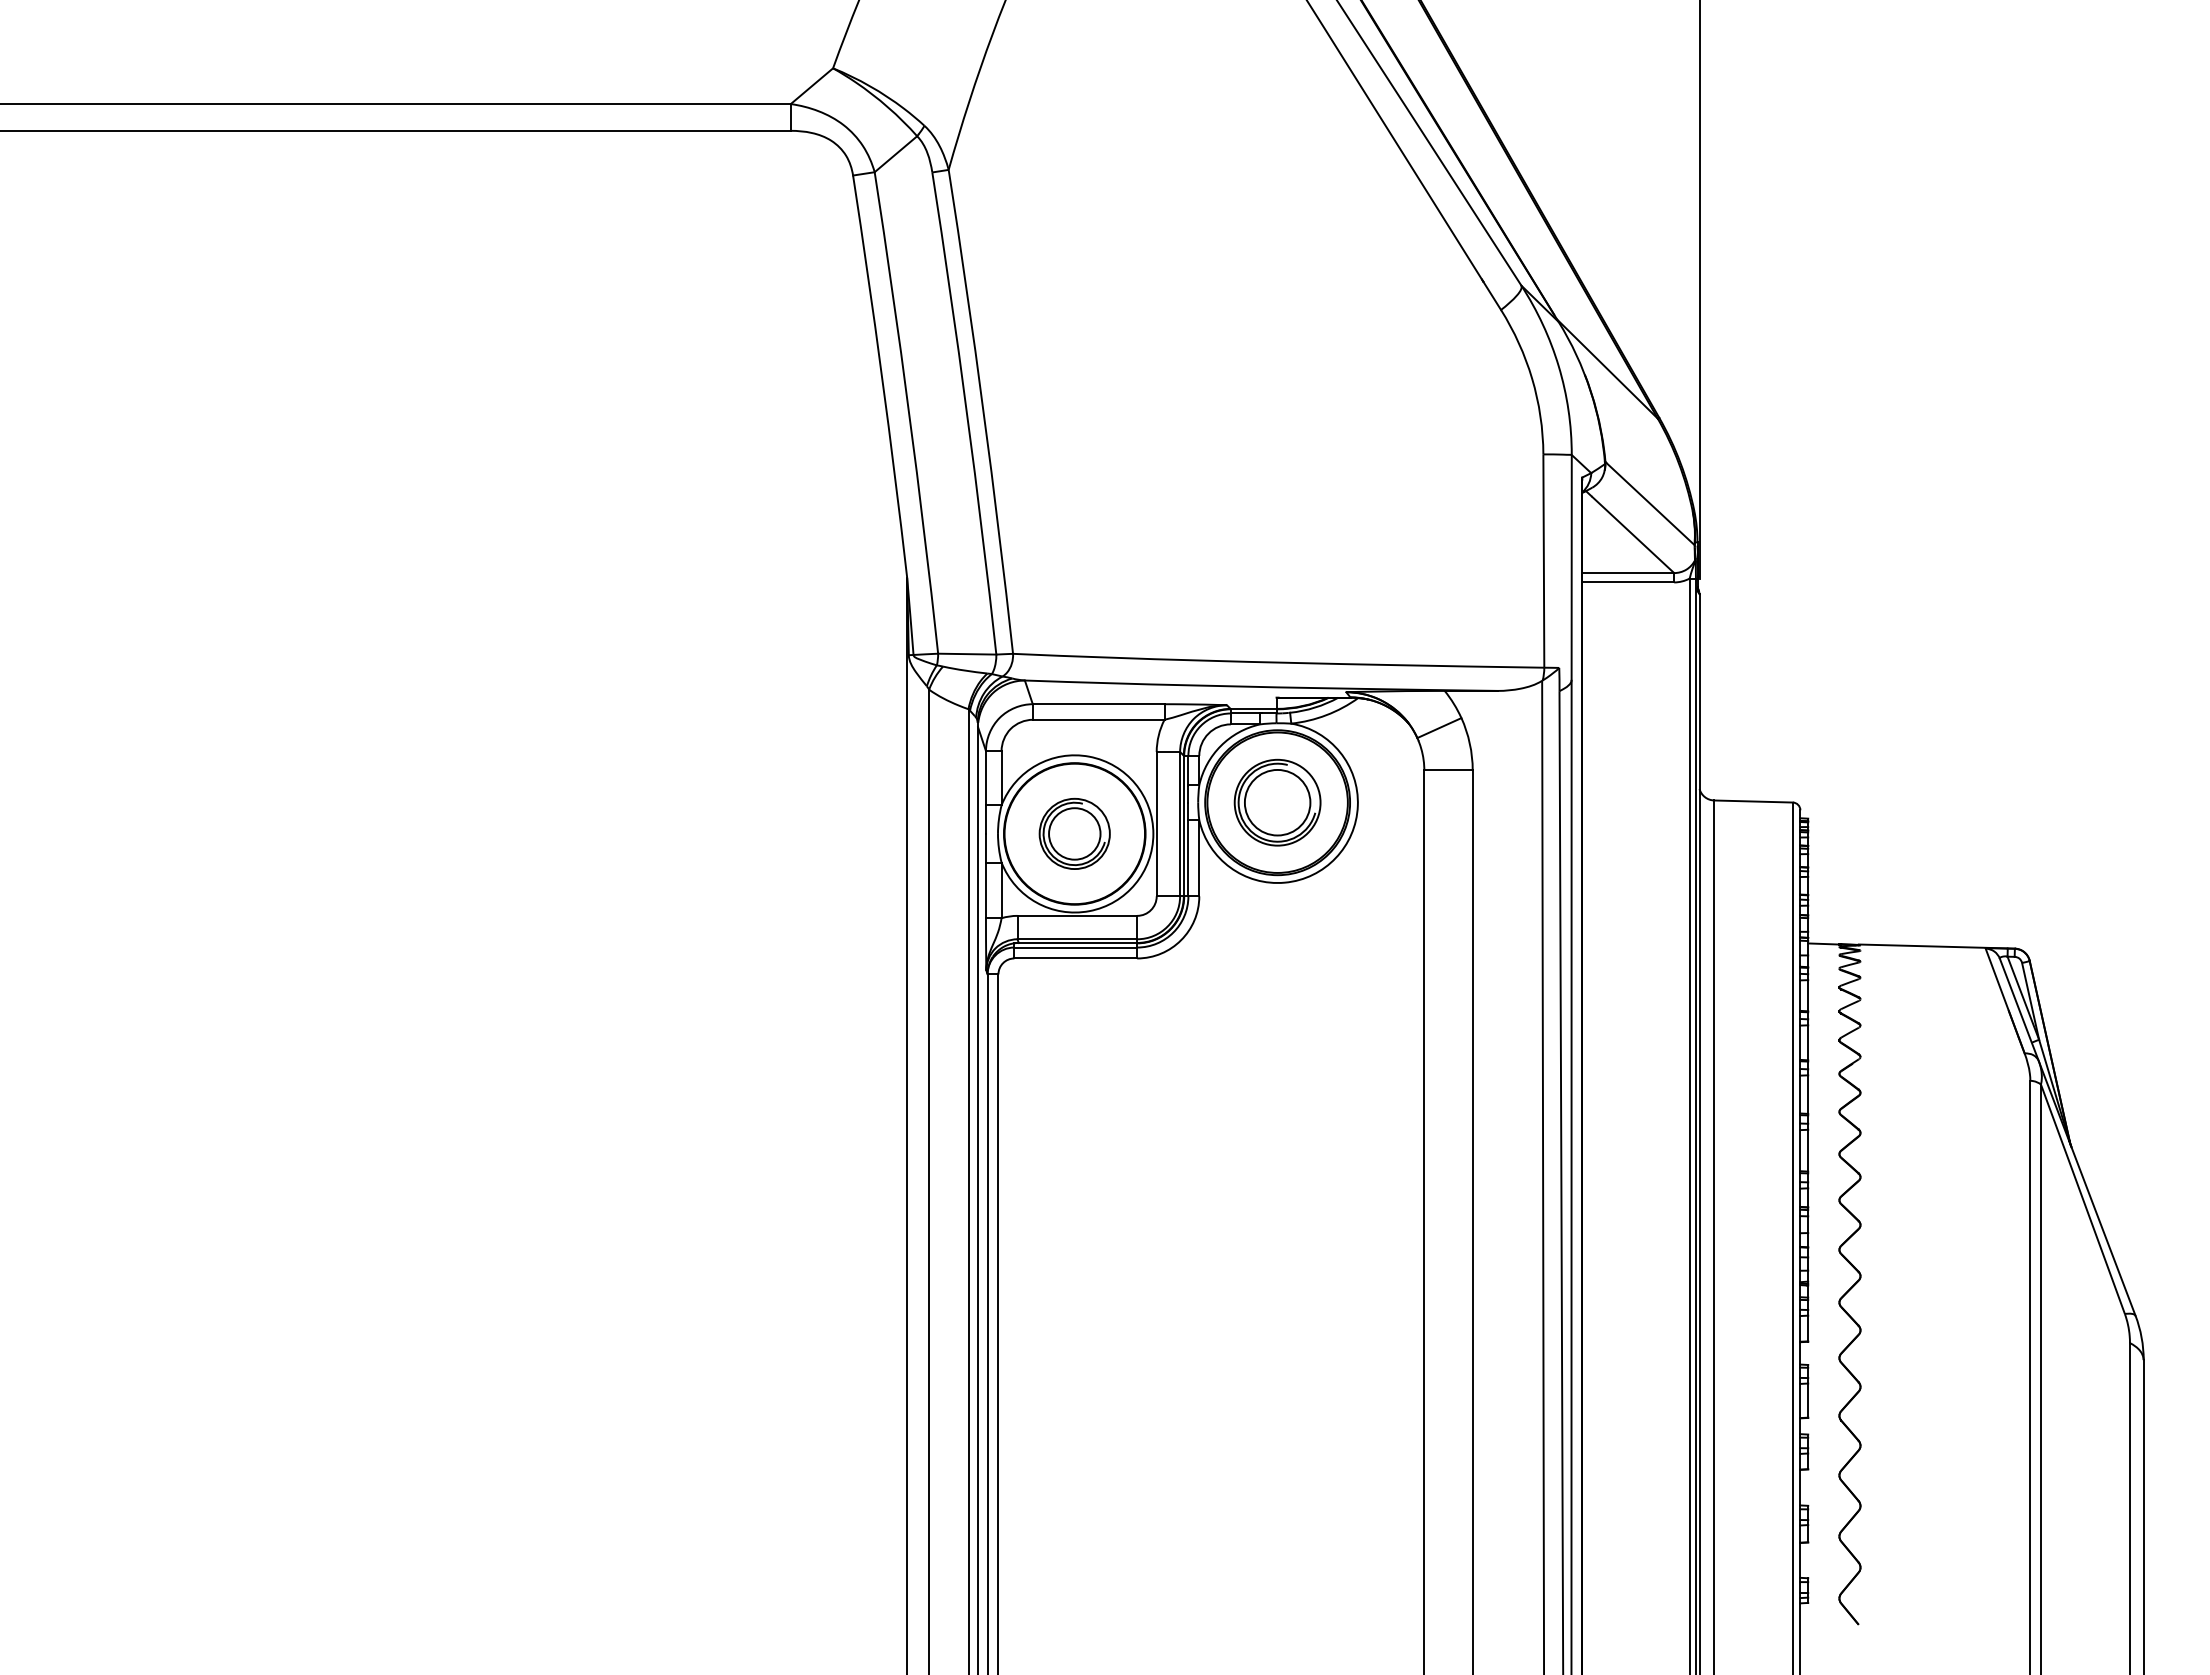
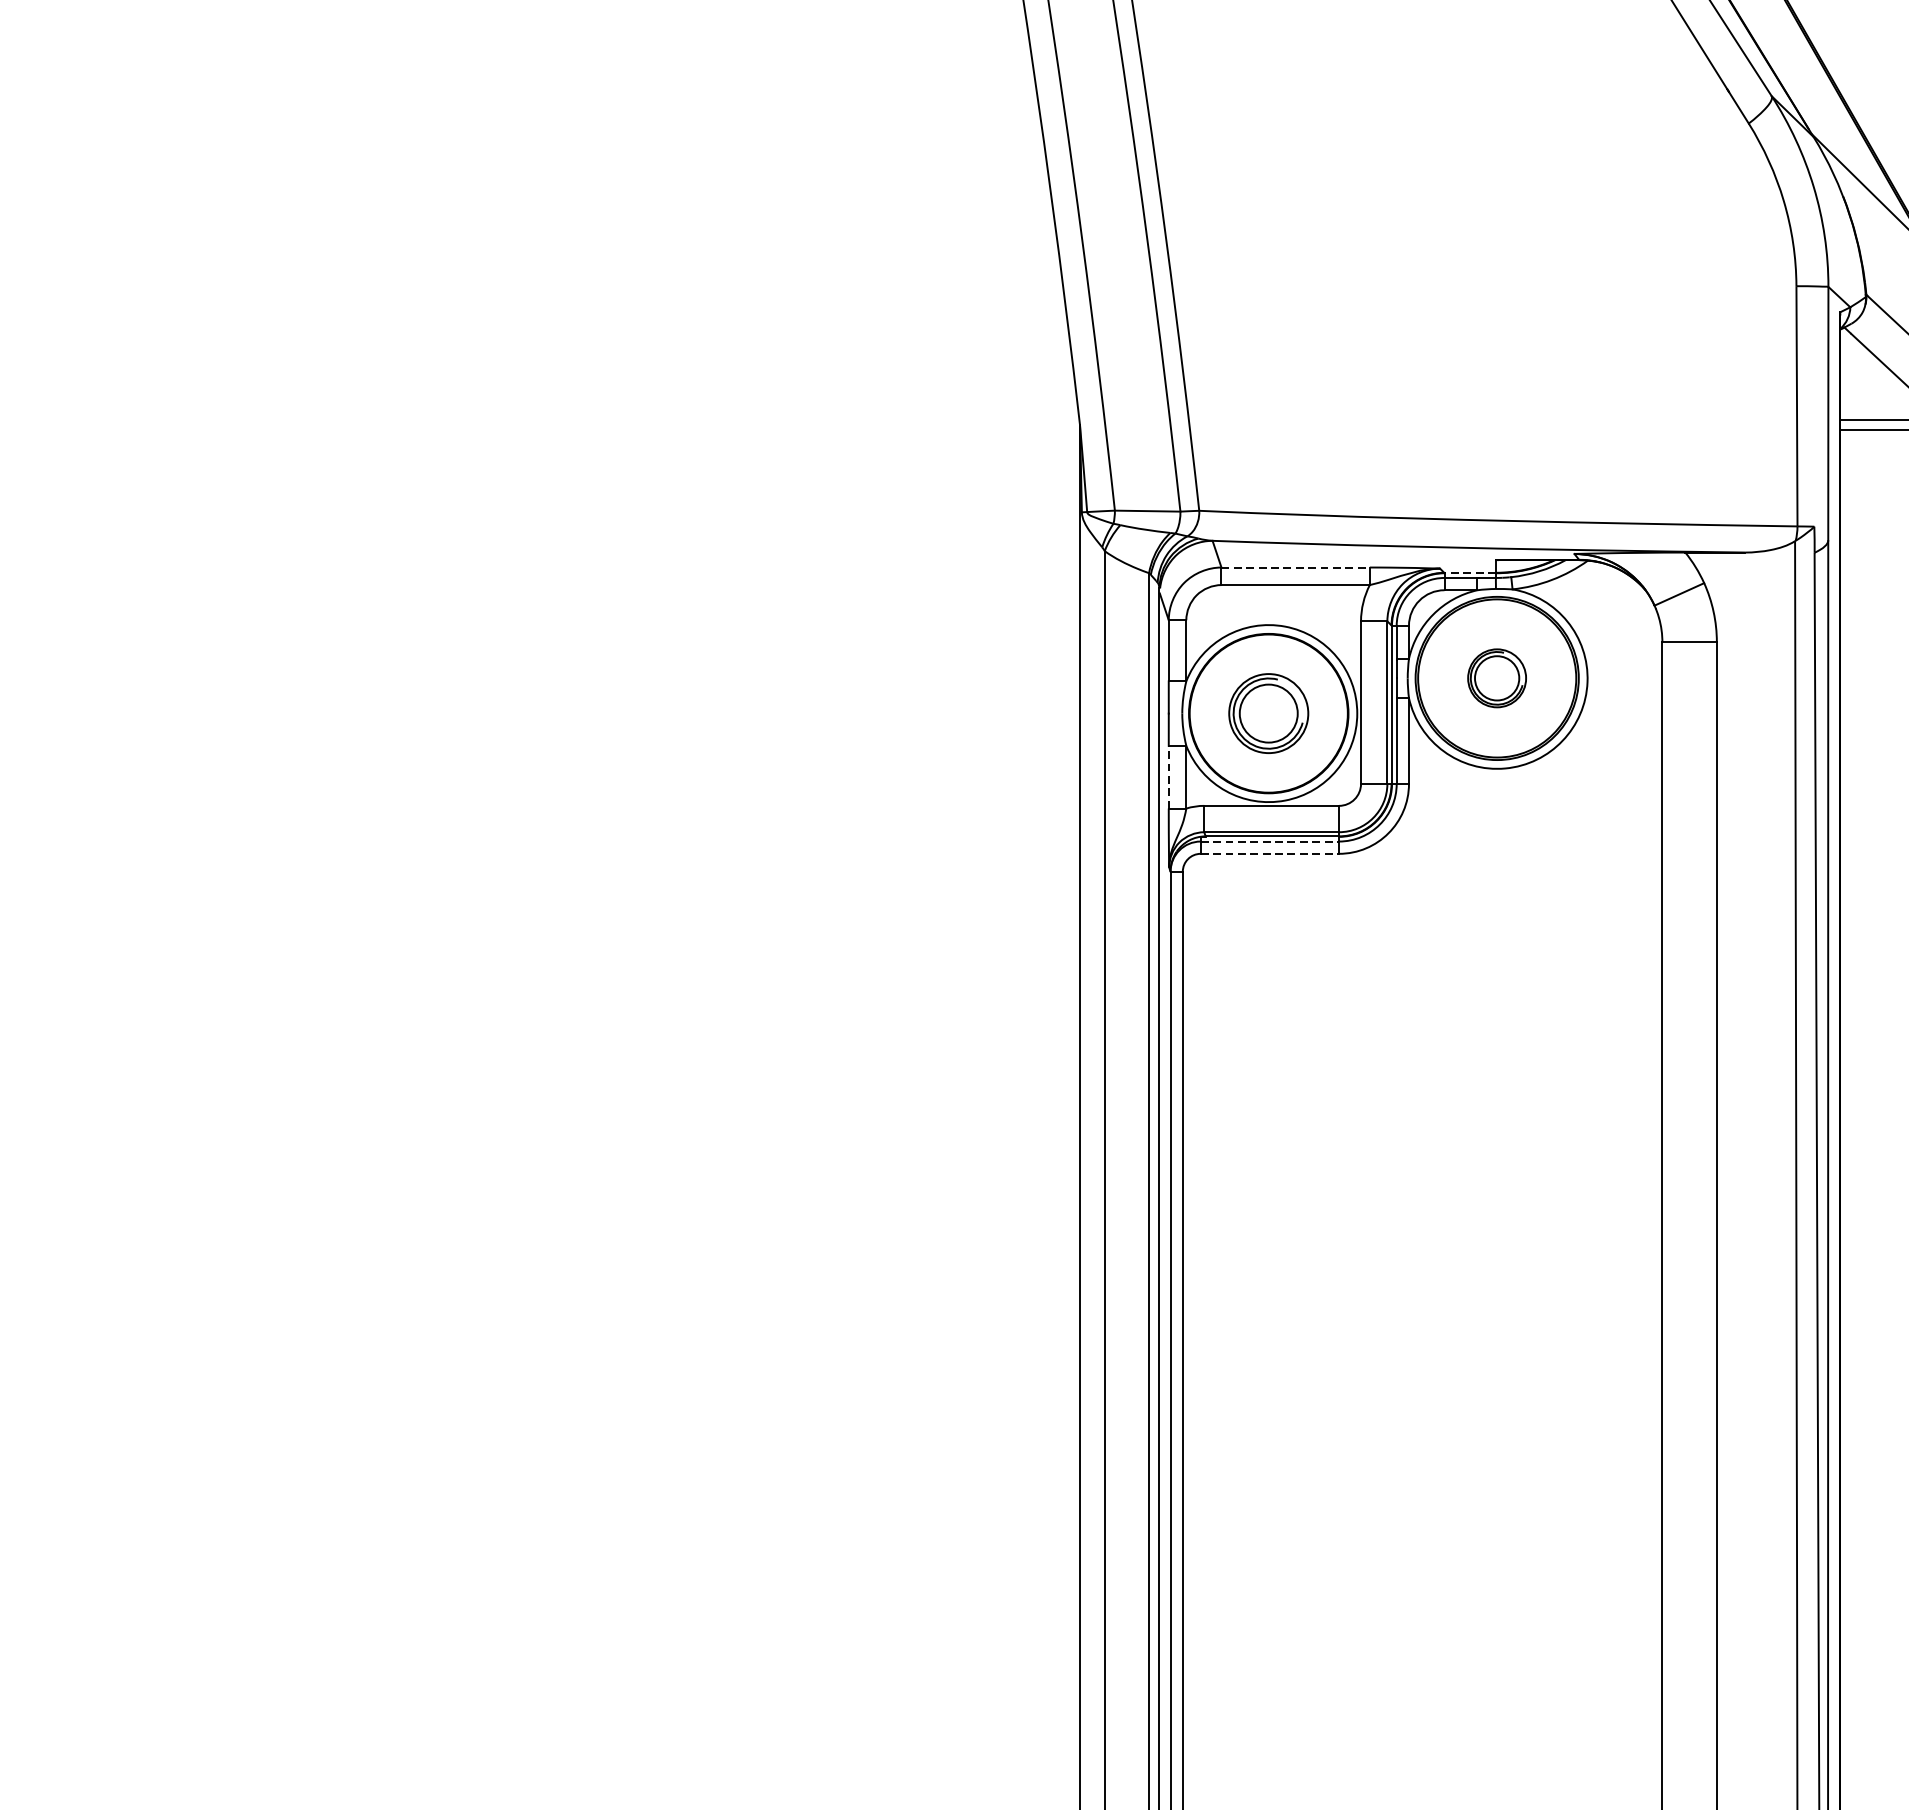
line: (1098, 704) -> (1295, 567), solid -> dashed
line: (1253, 708) -> (1470, 572), solid -> dashed
part: (1277, 802) -> (1497, 678), size x0.6
line: (985, 890) -> (1168, 777), solid -> dashed
line: (1076, 947) -> (1270, 841), solid -> dashed
line: (1076, 958) -> (1270, 853), solid -> dashed

